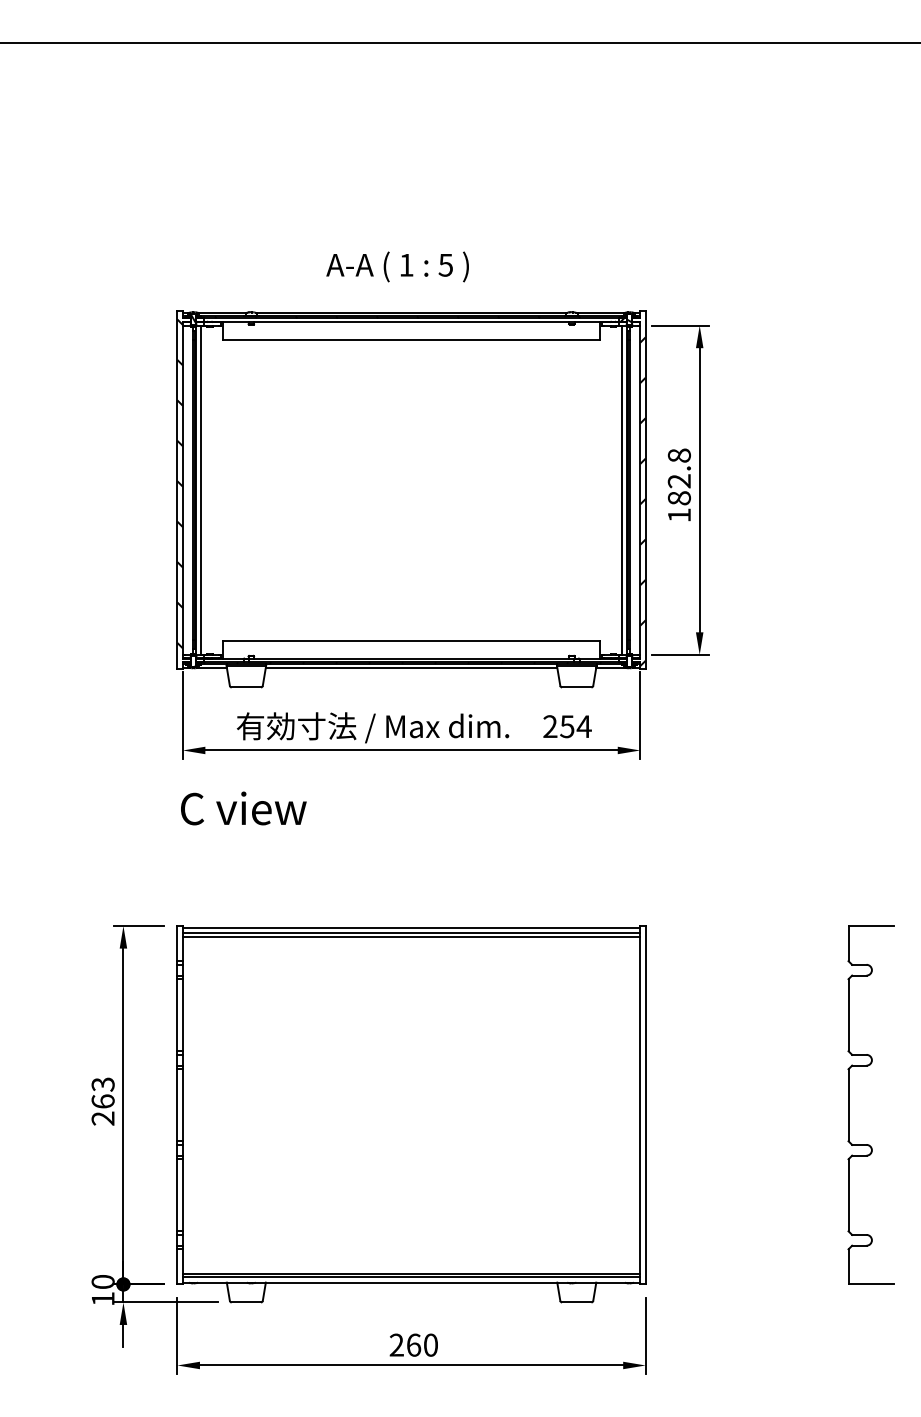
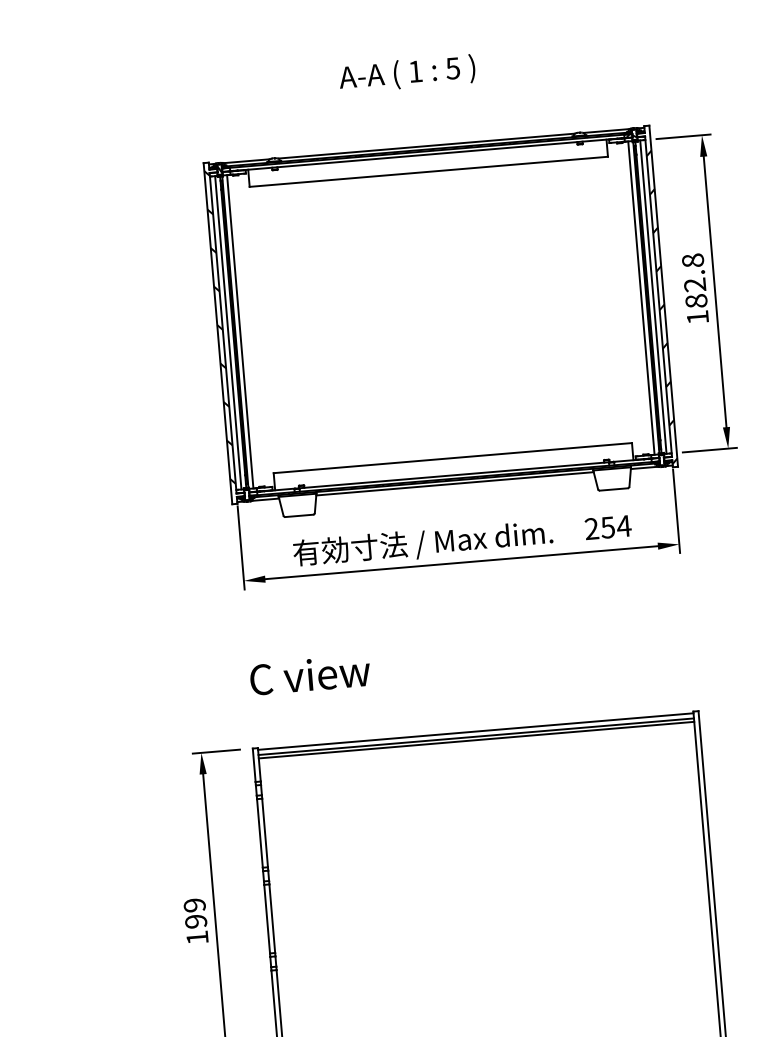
text: (397, 266) -> (407, 73), moved
line: (188, 489) -> (228, 332), added
line: (634, 489) -> (652, 296), added
text: (243, 808) -> (309, 675), moved
text: (102, 1101) -> (195, 921), 263 -> 199

